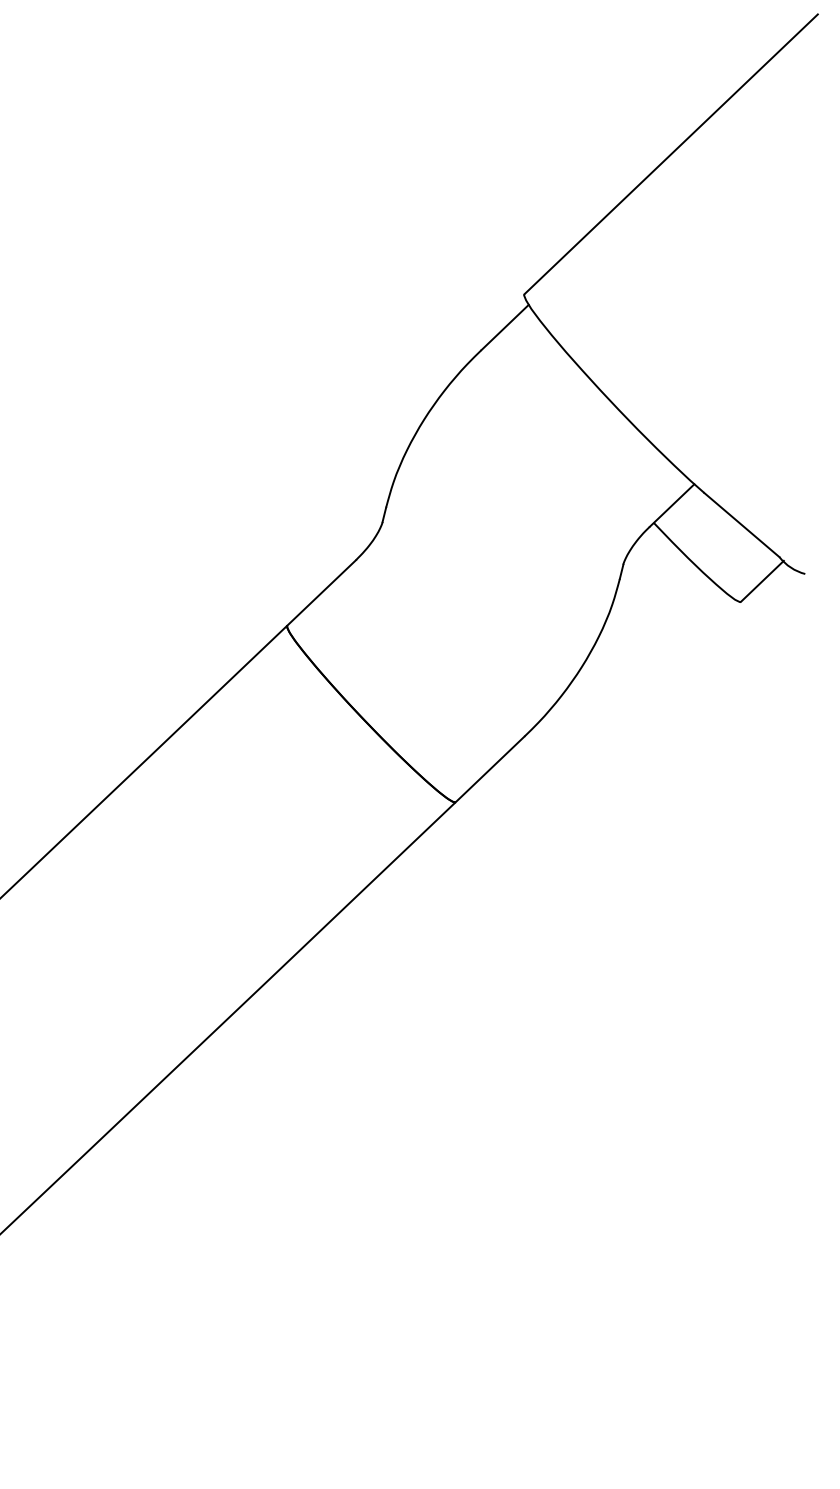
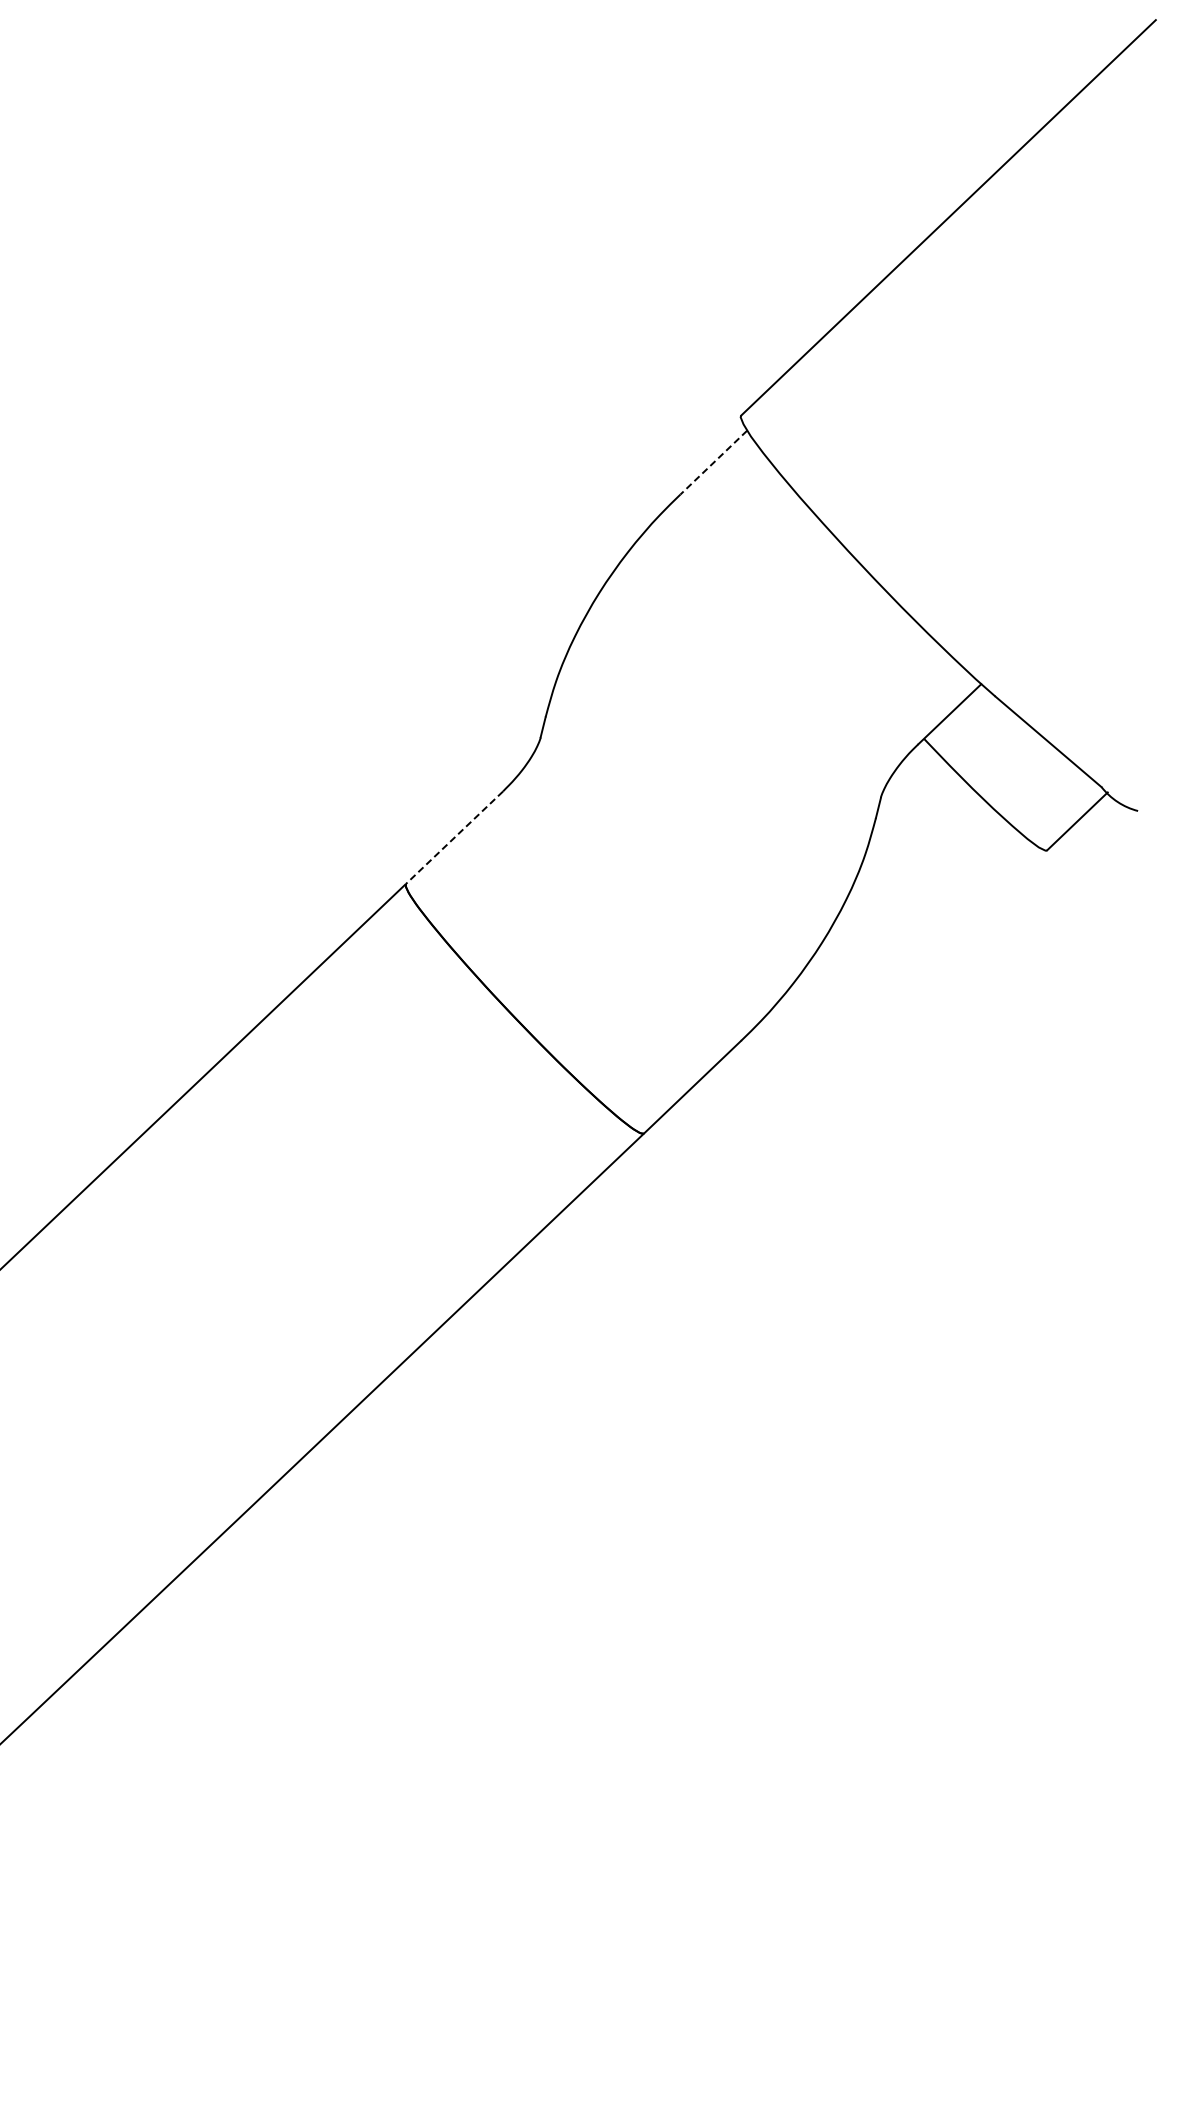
line: (504, 327) -> (713, 462), solid -> dashed
line: (321, 593) -> (454, 838), solid -> dashed

